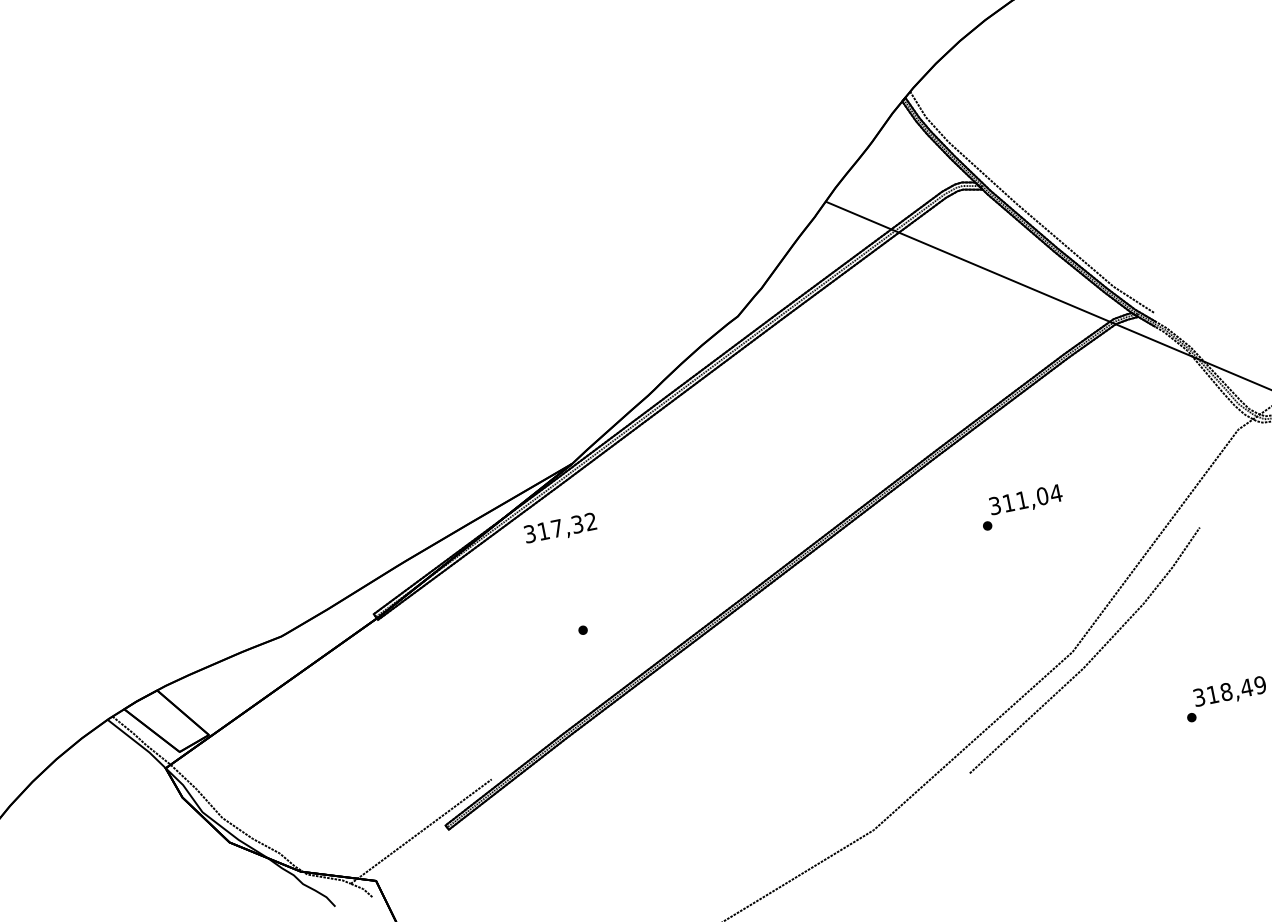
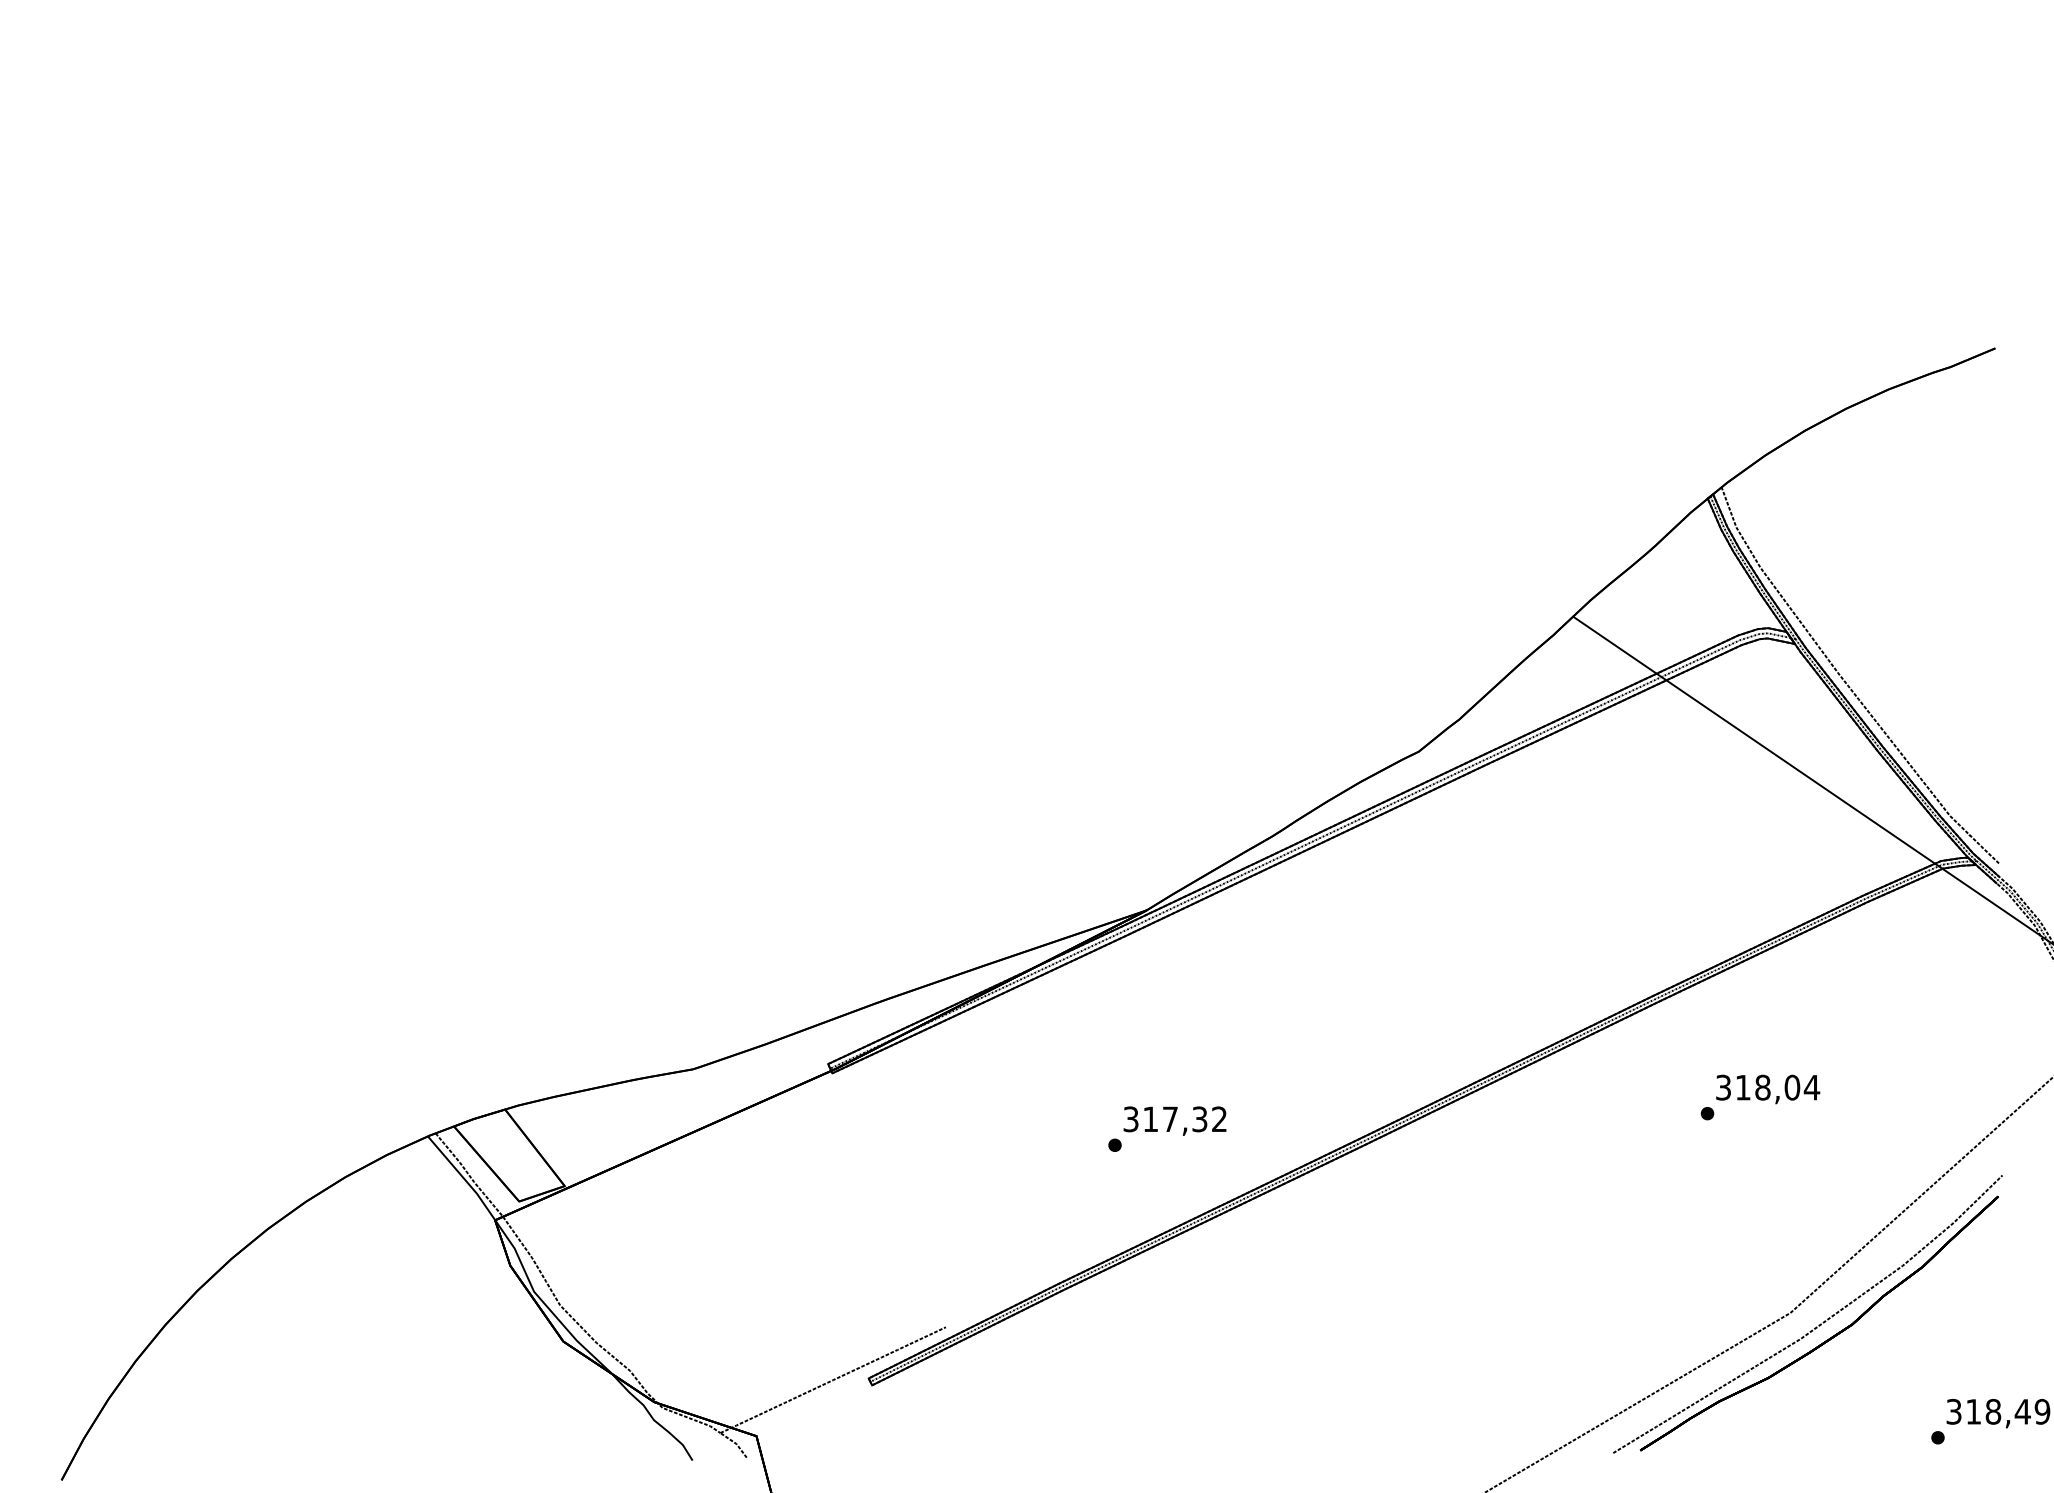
text: (1021, 500) -> (1762, 1087), 311,04 -> 318,04
text: (560, 528) -> (1174, 1120), moved
part: (1102, 664) -> (1828, 1338), added

